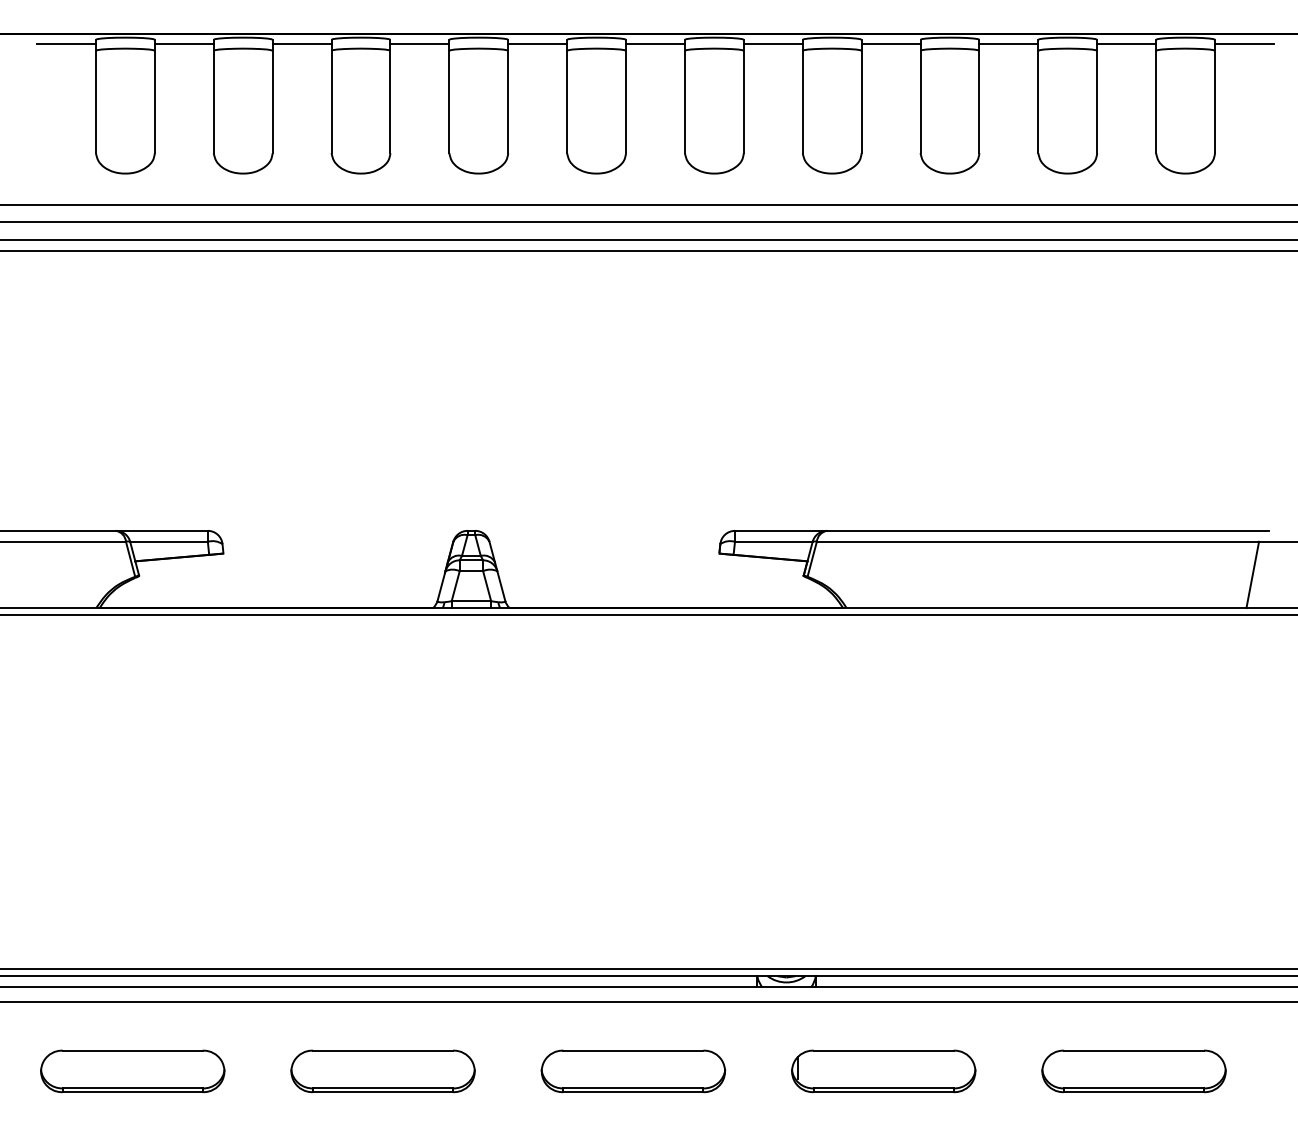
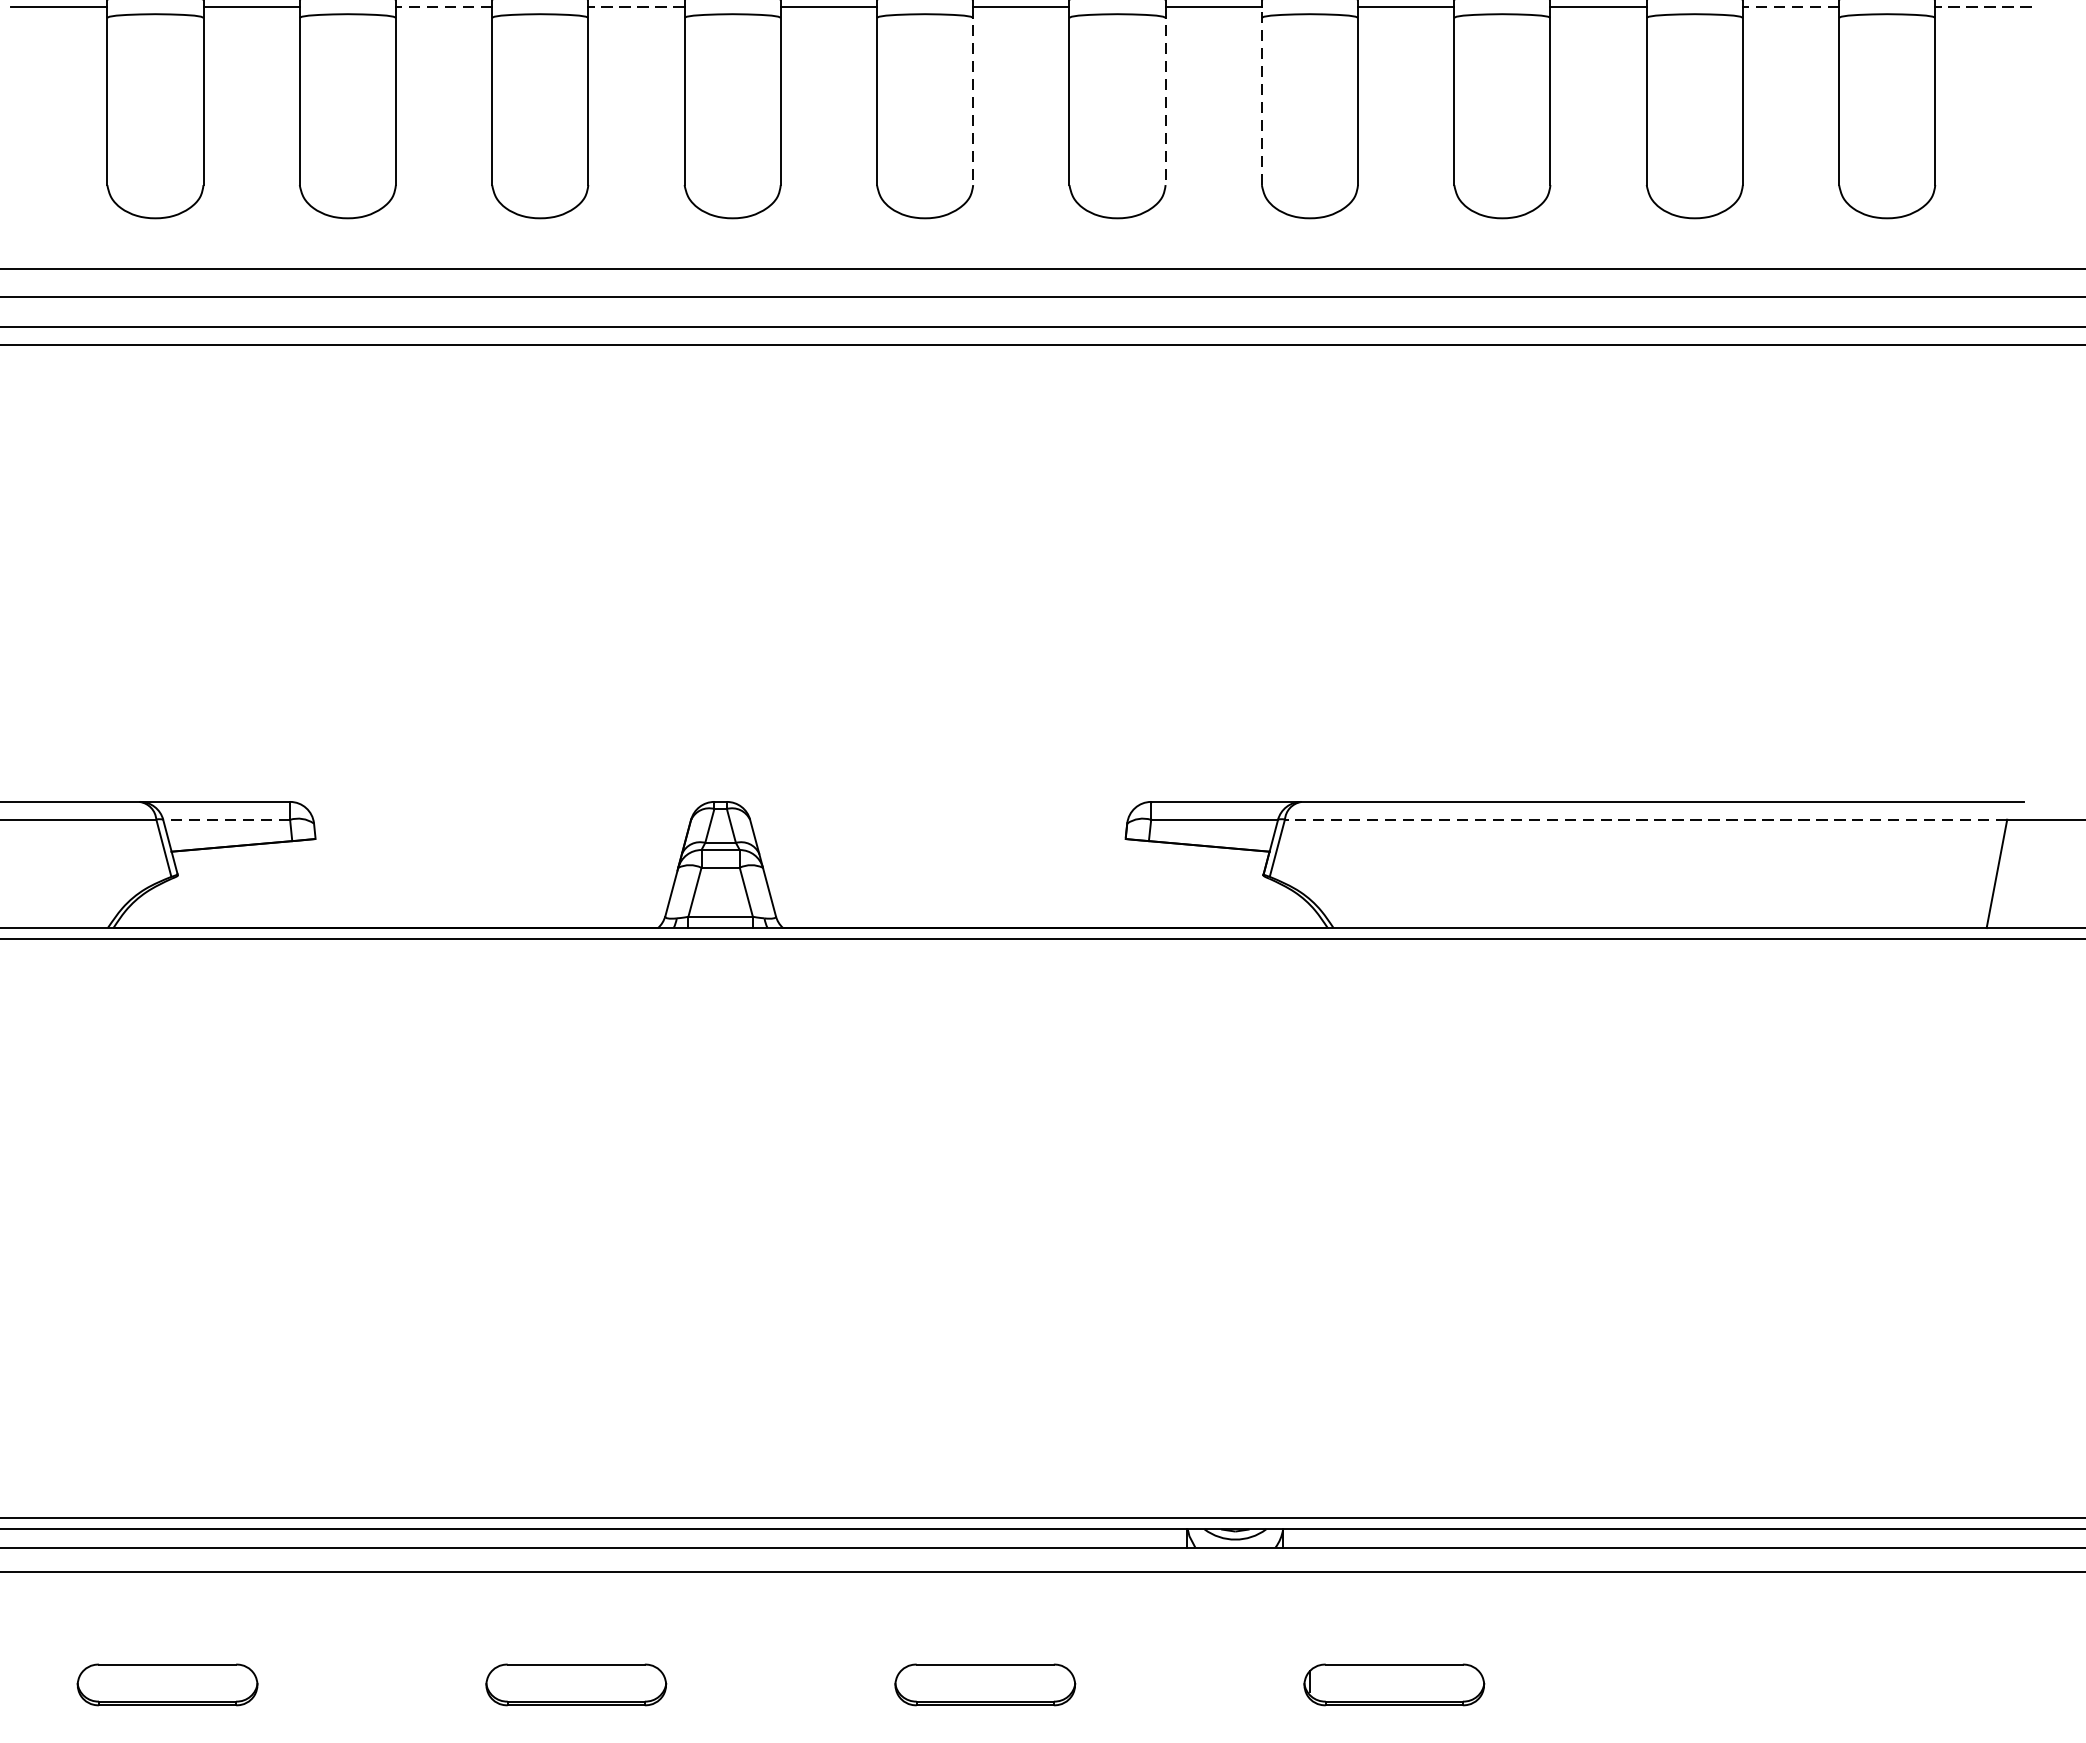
line: (301, 44) -> (443, 7), solid -> dashed
line: (419, 44) -> (635, 7), solid -> dashed
line: (1126, 44) -> (1790, 7), solid -> dashed
line: (1243, 44) -> (1981, 7), solid -> dashed
line: (802, 98) -> (1261, 95), solid -> dashed
line: (626, 99) -> (973, 97), solid -> dashed
line: (743, 99) -> (1165, 97), solid -> dashed
line: (169, 541) -> (227, 819), solid -> dashed
line: (1037, 541) -> (1645, 819), solid -> dashed
part: (132, 1071) -> (167, 1685), size x0.6
part: (382, 1071) -> (575, 1685), size x0.6
part: (633, 1071) -> (985, 1685), size x0.6
part: (883, 1071) -> (1393, 1685), size x0.6
part: (1133, 1071) -> (1802, 1685), removed

